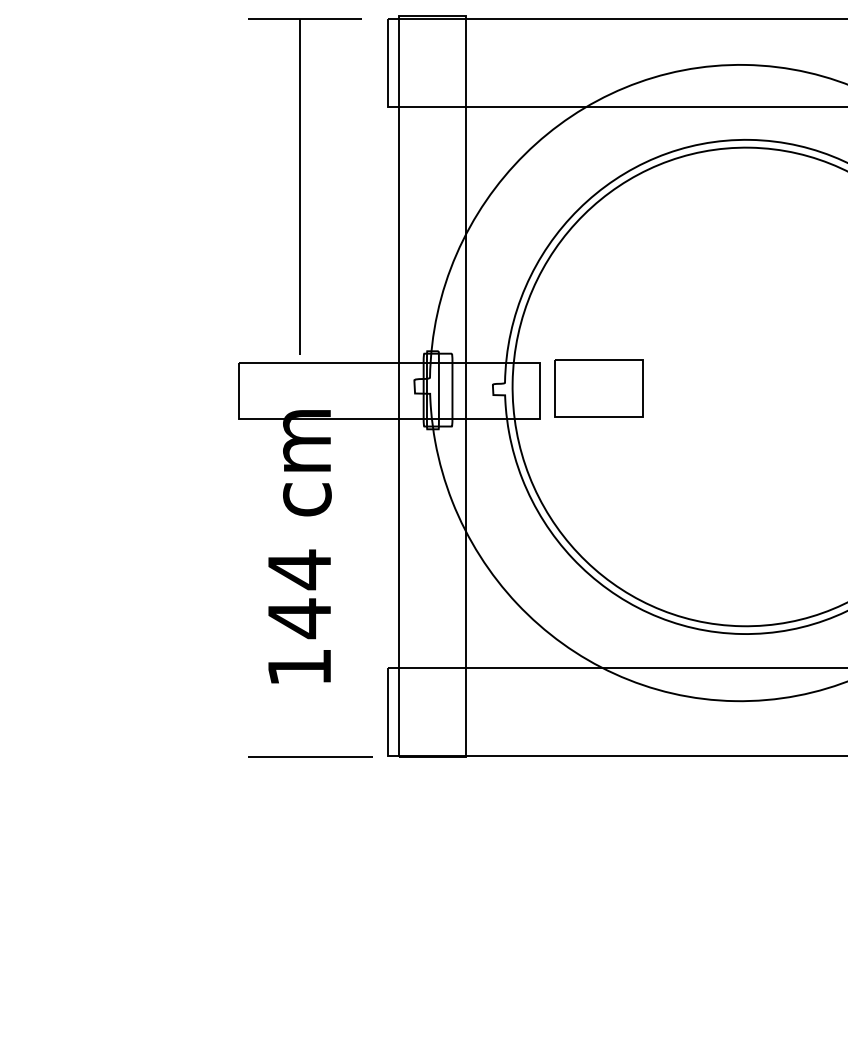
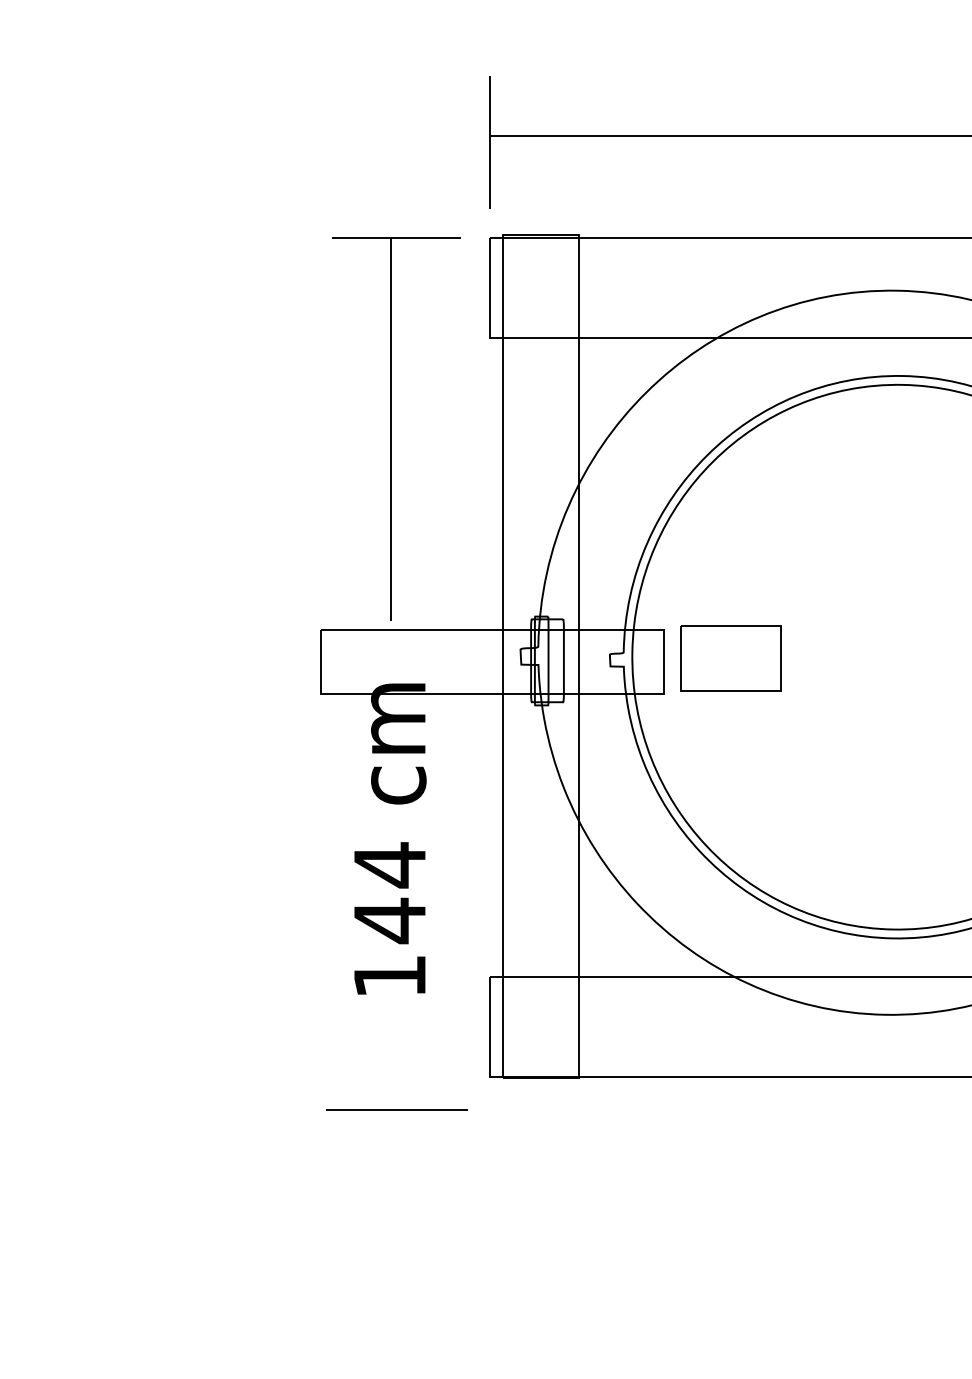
line: (310, 756) -> (396, 1109), moved

